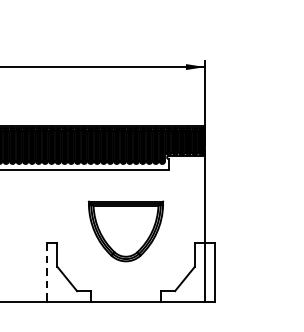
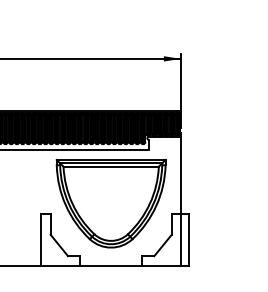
part: (125, 231) -> (110, 203), size x1.67
line: (46, 272) -> (41, 239), dashed -> solid

